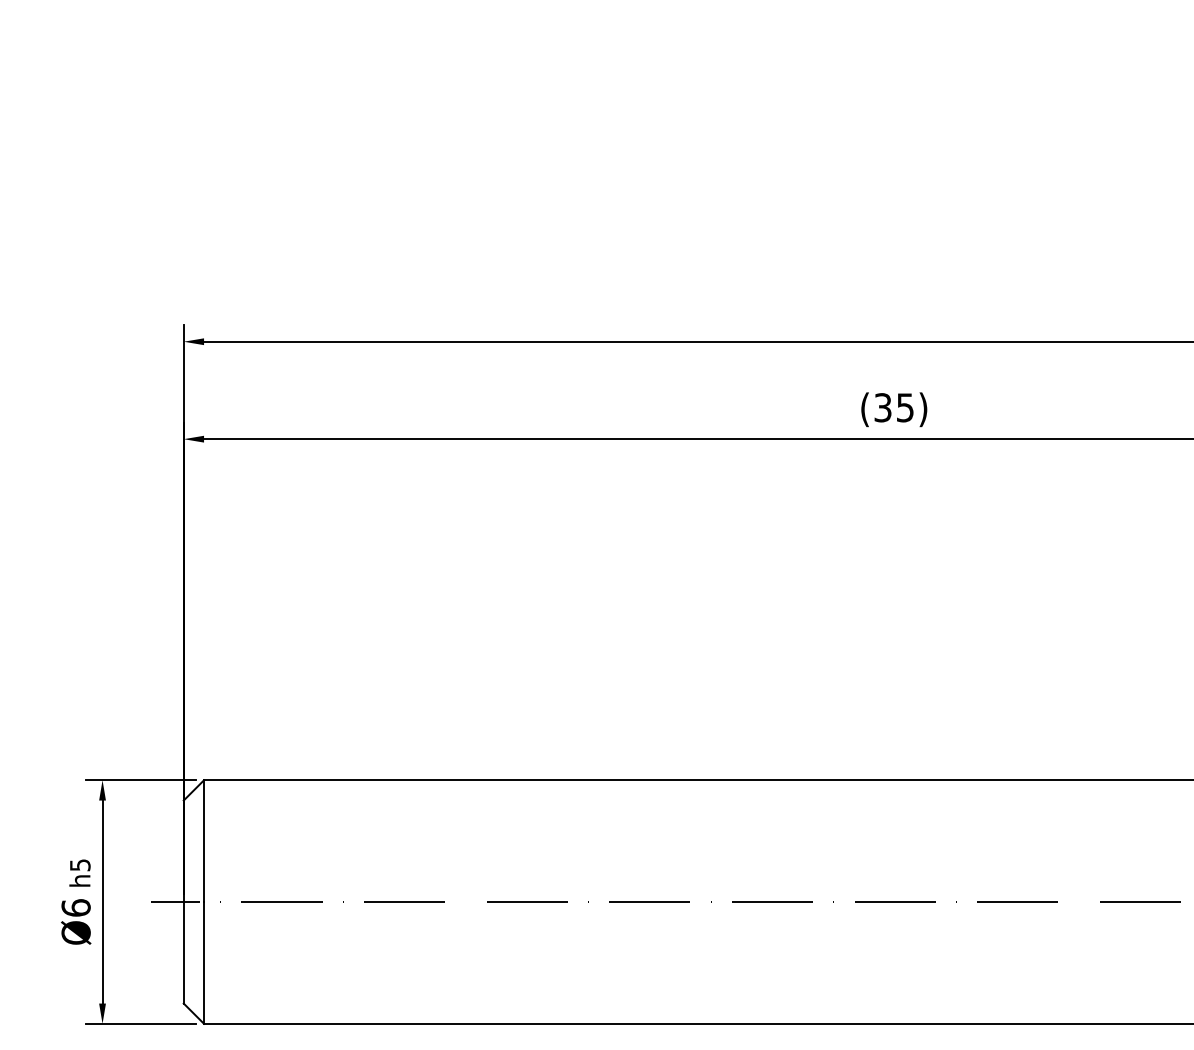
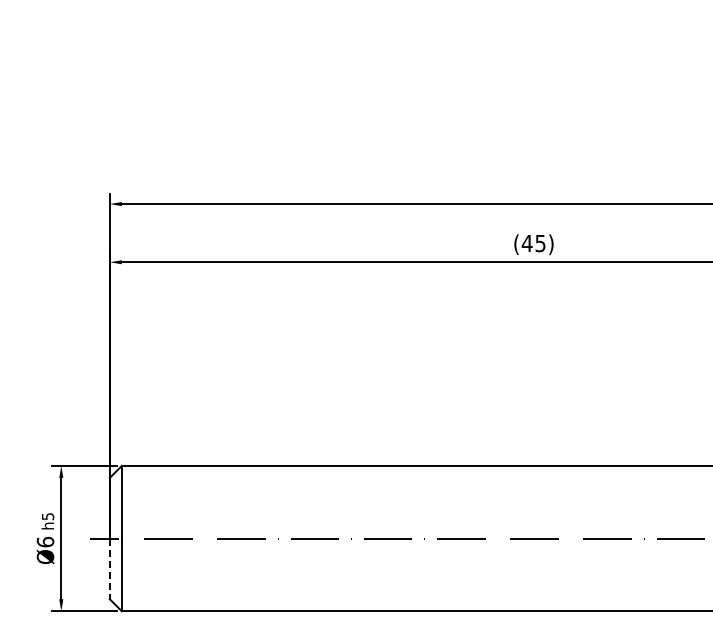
text: (881, 407) -> (526, 243), (35) -> (45)
line: (183, 953) -> (109, 569), solid -> dashed

